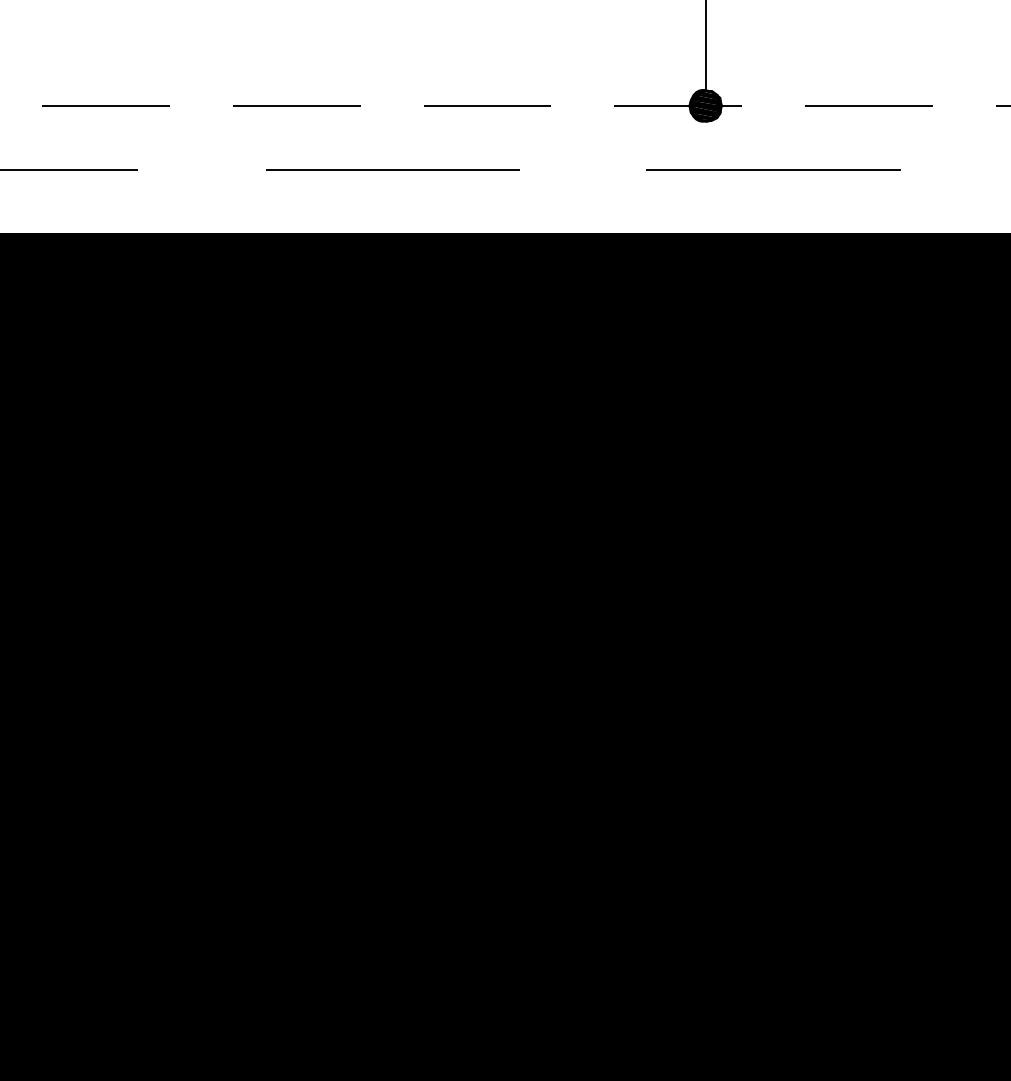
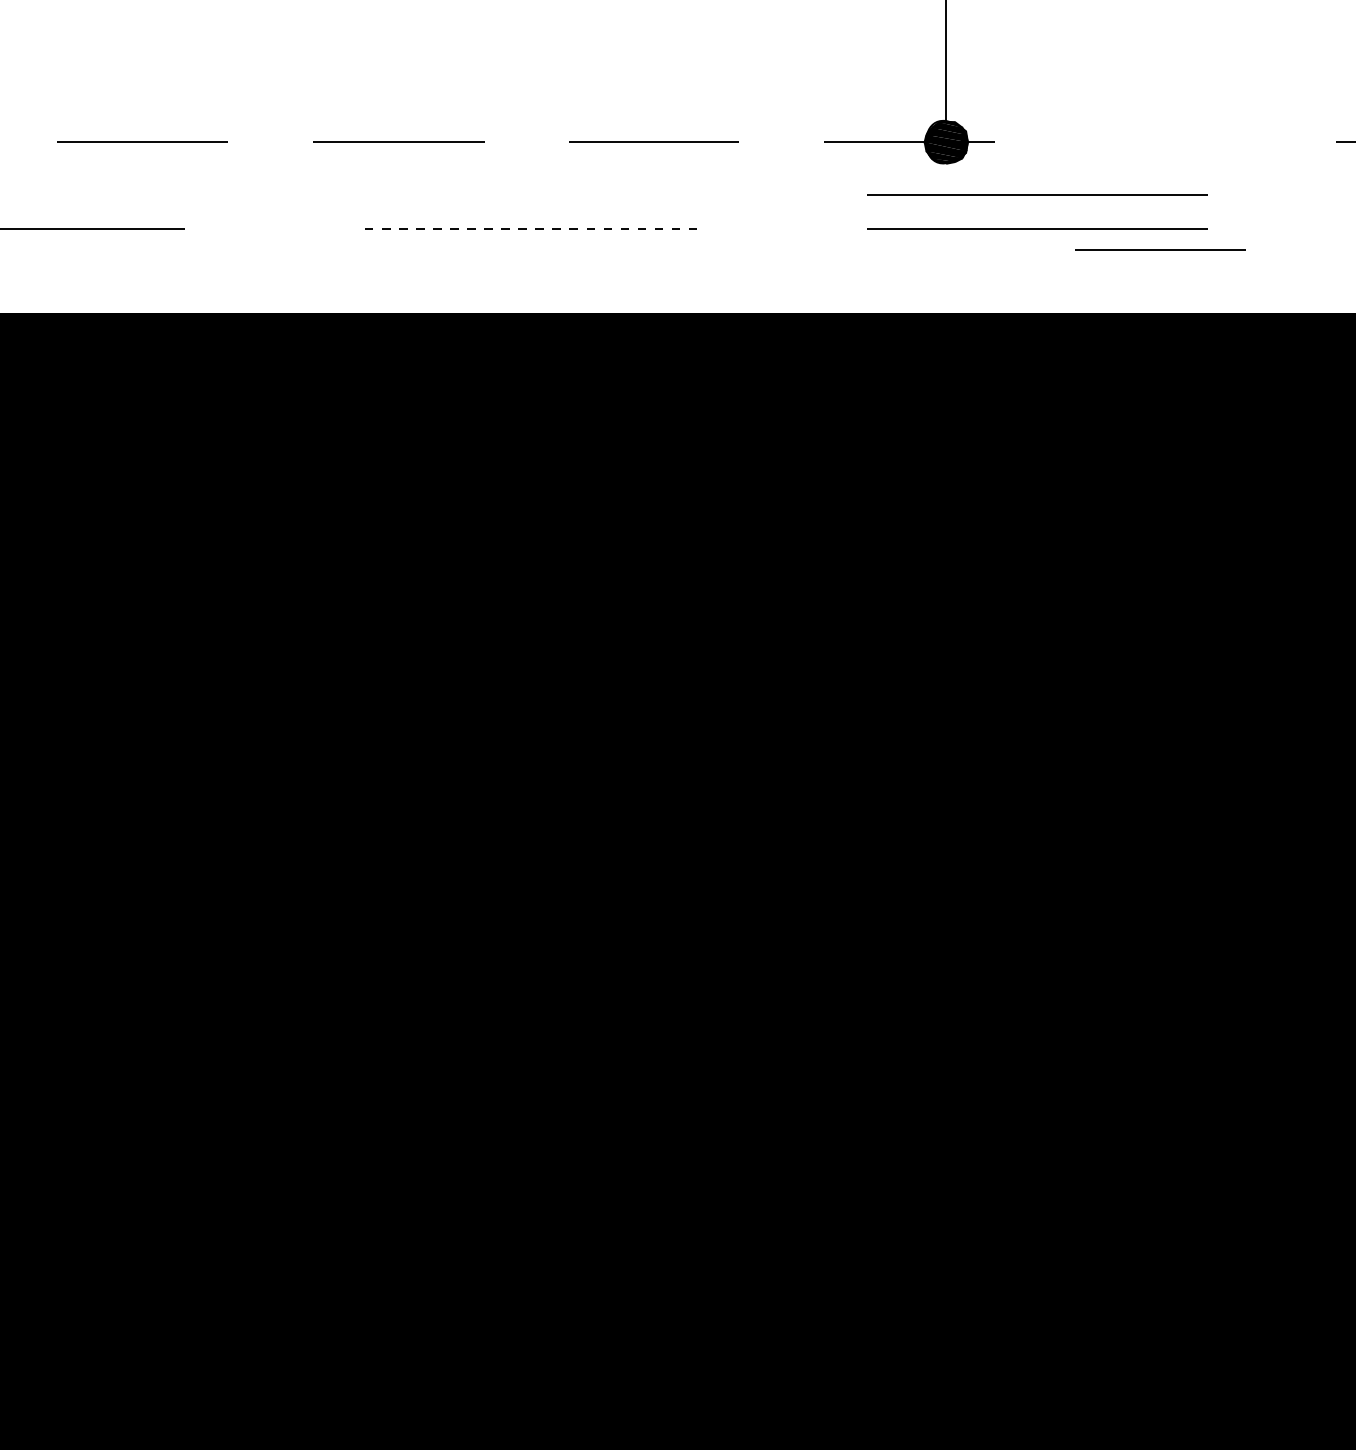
line: (869, 105) -> (1160, 249), moved
line: (773, 144) -> (1037, 194), added
line: (392, 170) -> (526, 228), solid -> dashed

